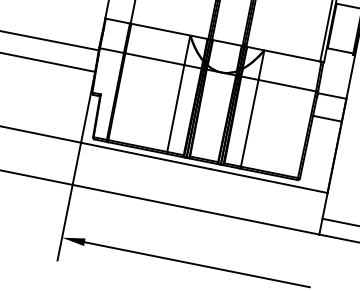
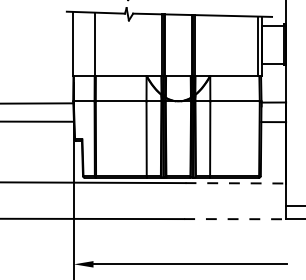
line: (269, 181) -> (236, 183), solid -> dashed
line: (260, 223) -> (235, 219), solid -> dashed

